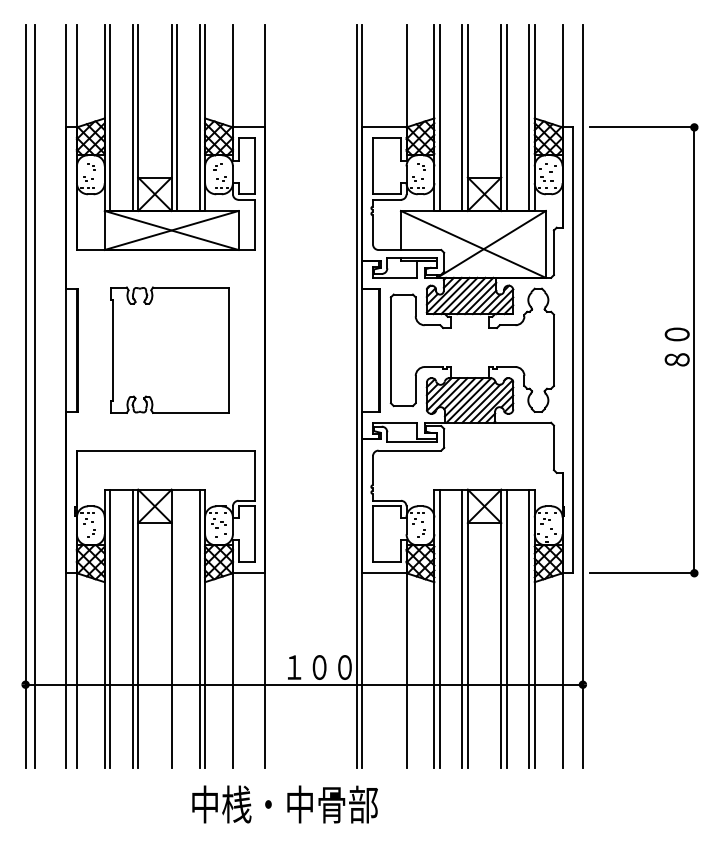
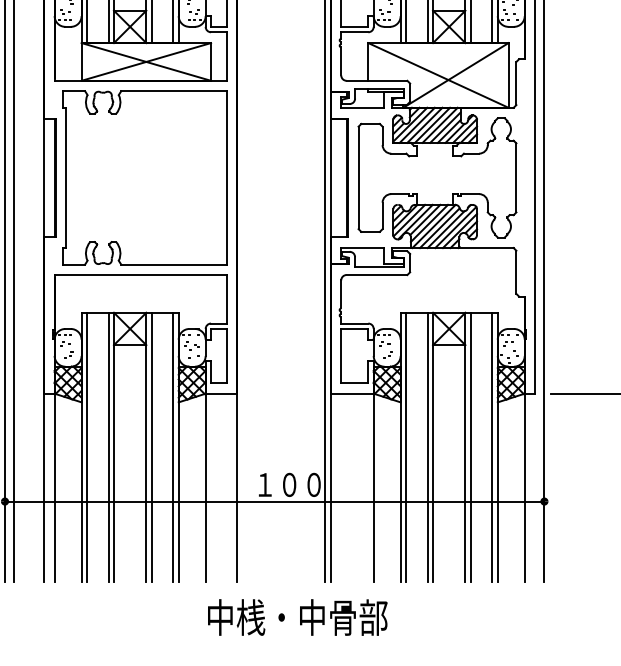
part: (169, 349) -> (144, 177), size x1.43
line: (177, 628) -> (152, 447), added
text: (284, 804) -> (297, 617), moved

